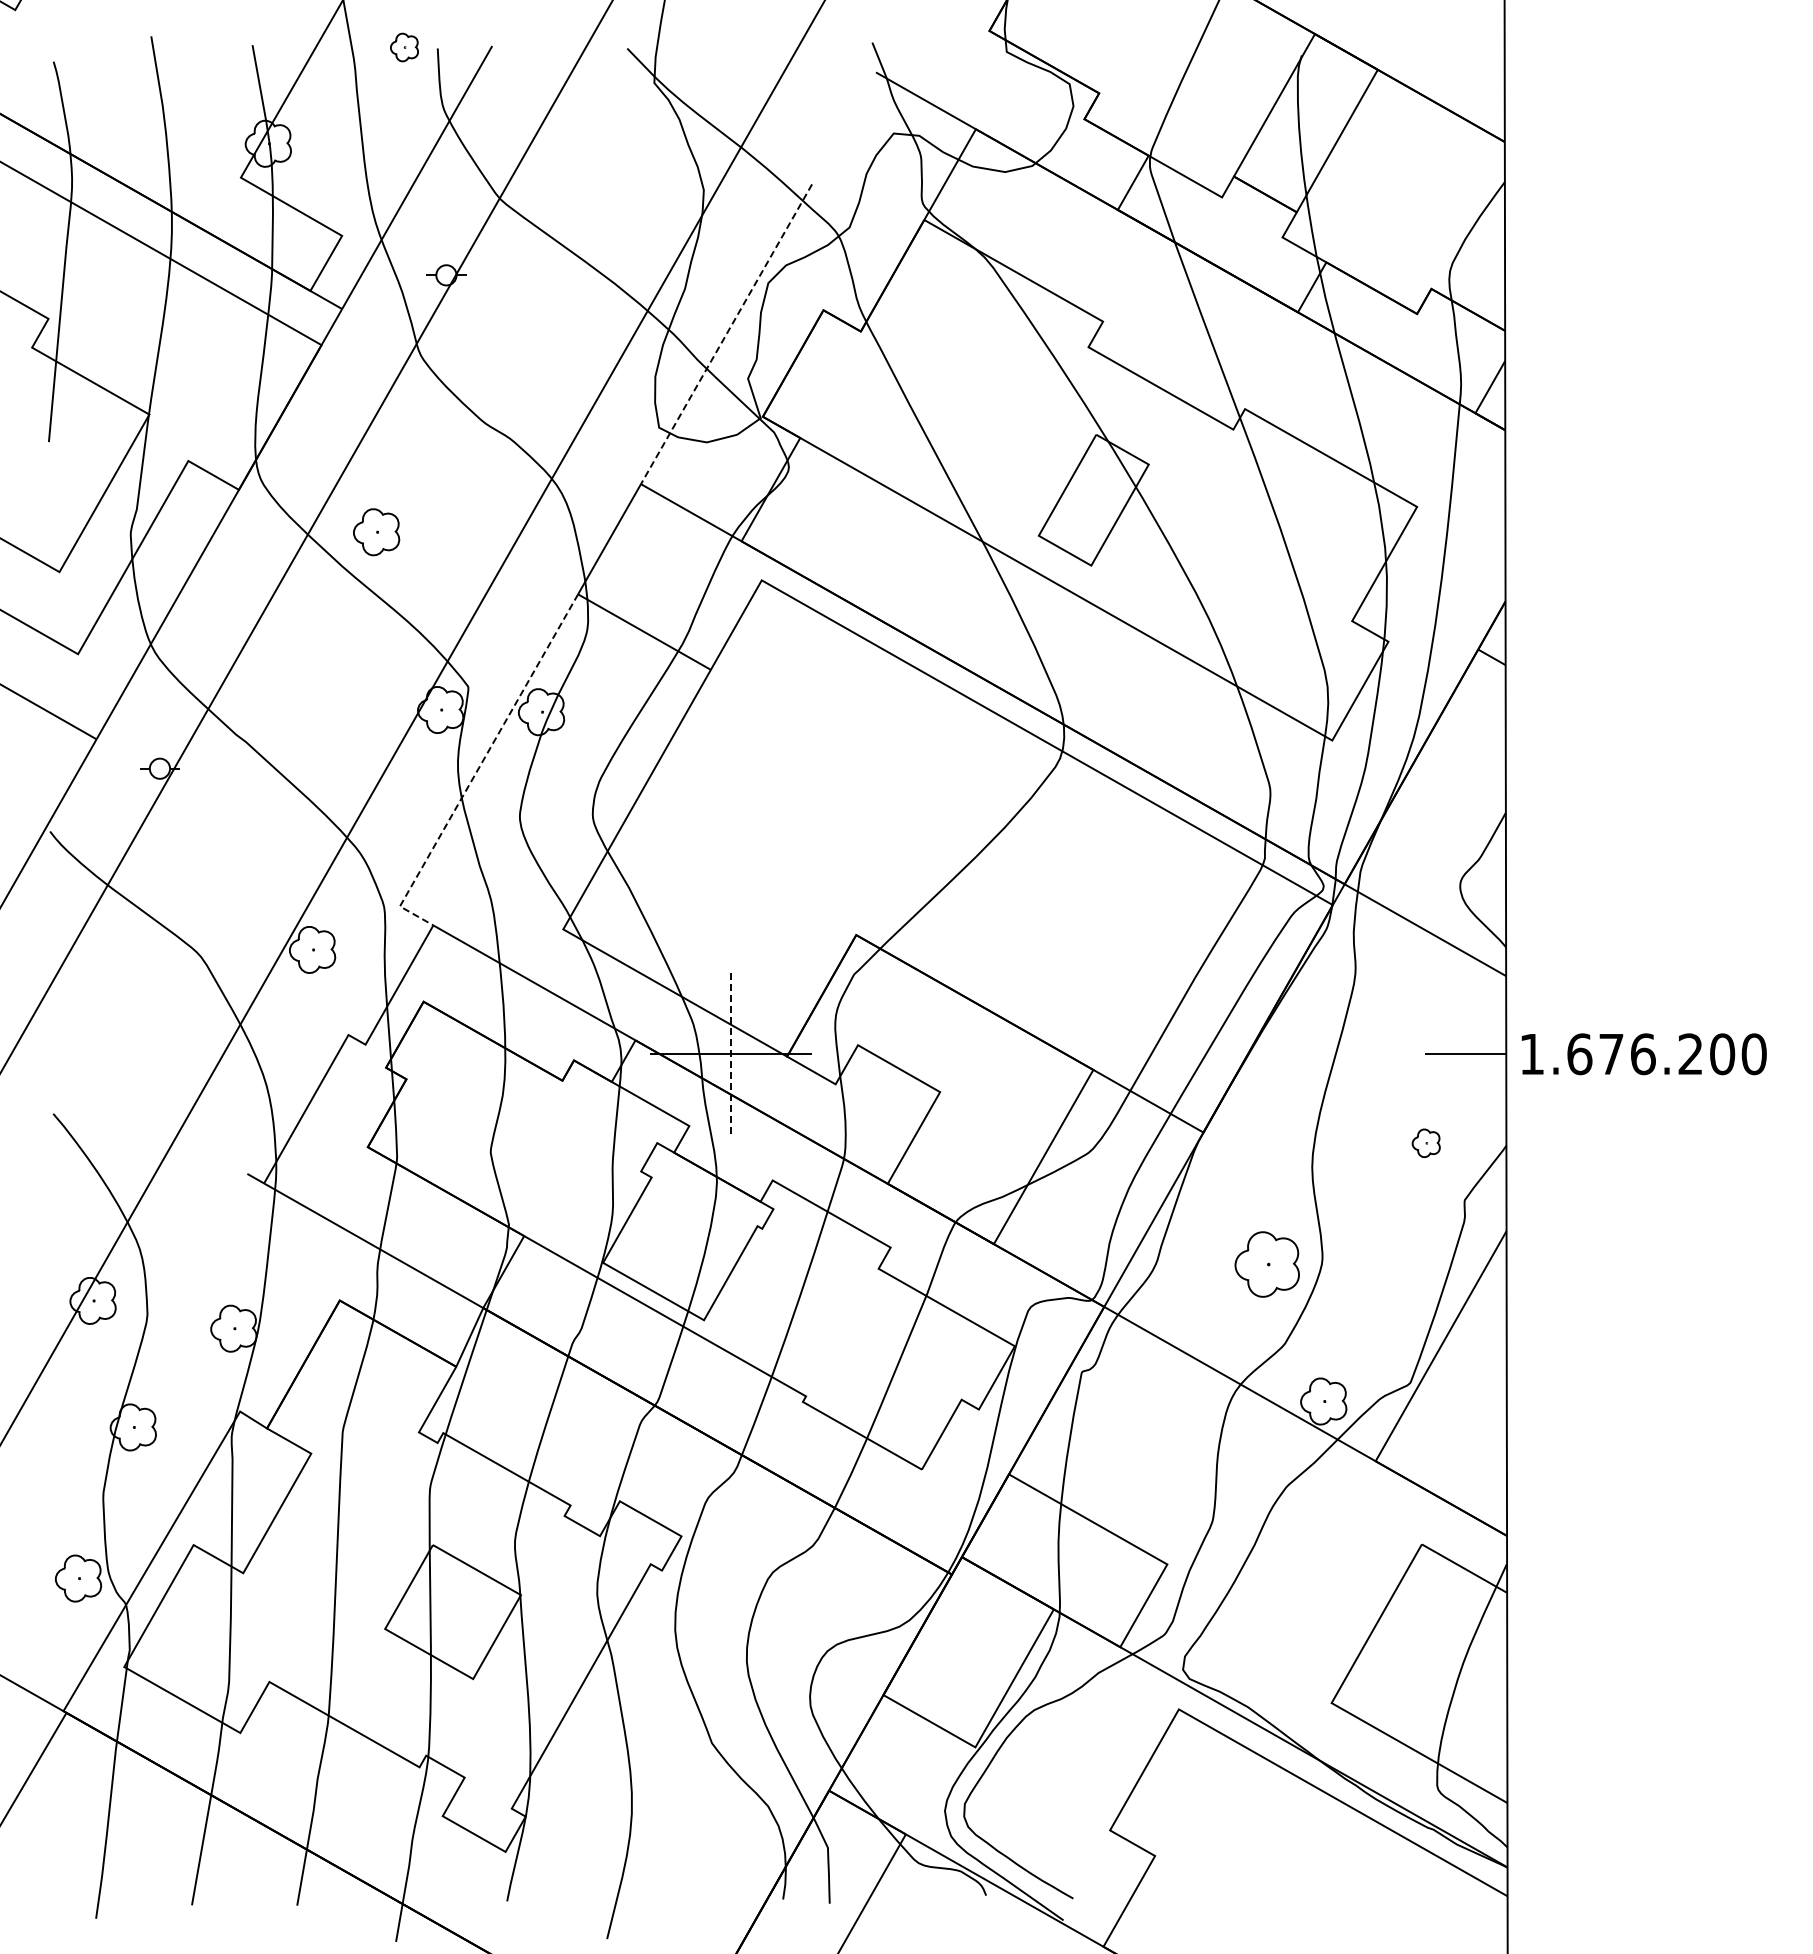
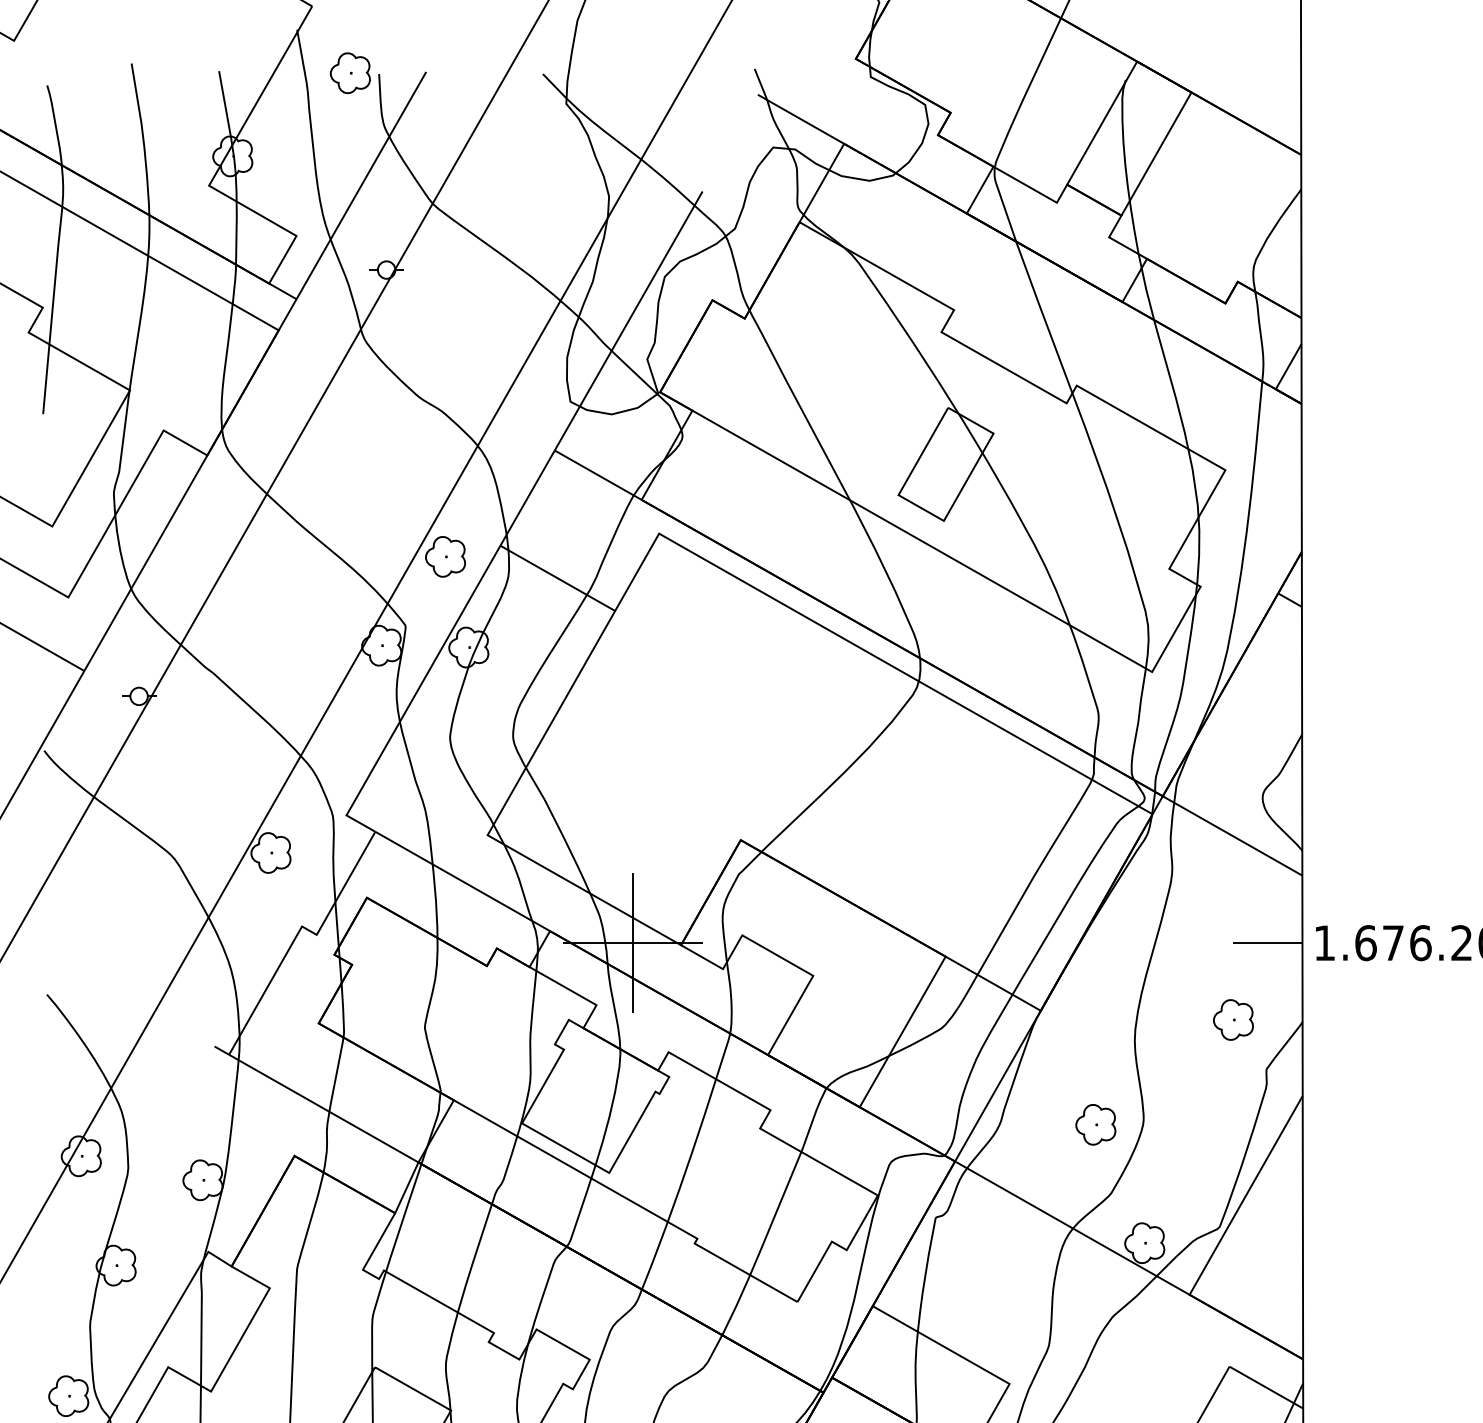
part: (404, 47) -> (350, 73), size x1.67
line: (726, 334) -> (628, 321), dashed -> solid
part: (376, 532) -> (445, 557), moved
line: (479, 767) -> (415, 695), dashed -> solid
line: (731, 1054) -> (632, 943), dashed -> solid
part: (1425, 1143) -> (1232, 1020), size x1.67
part: (1266, 1264) -> (1095, 1124), size x0.71

